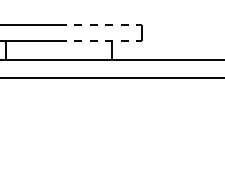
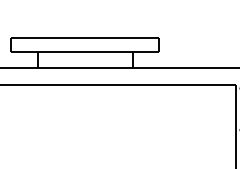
line: (100, 25) -> (122, 37), dashed -> solid
line: (100, 41) -> (122, 52), dashed -> solid

